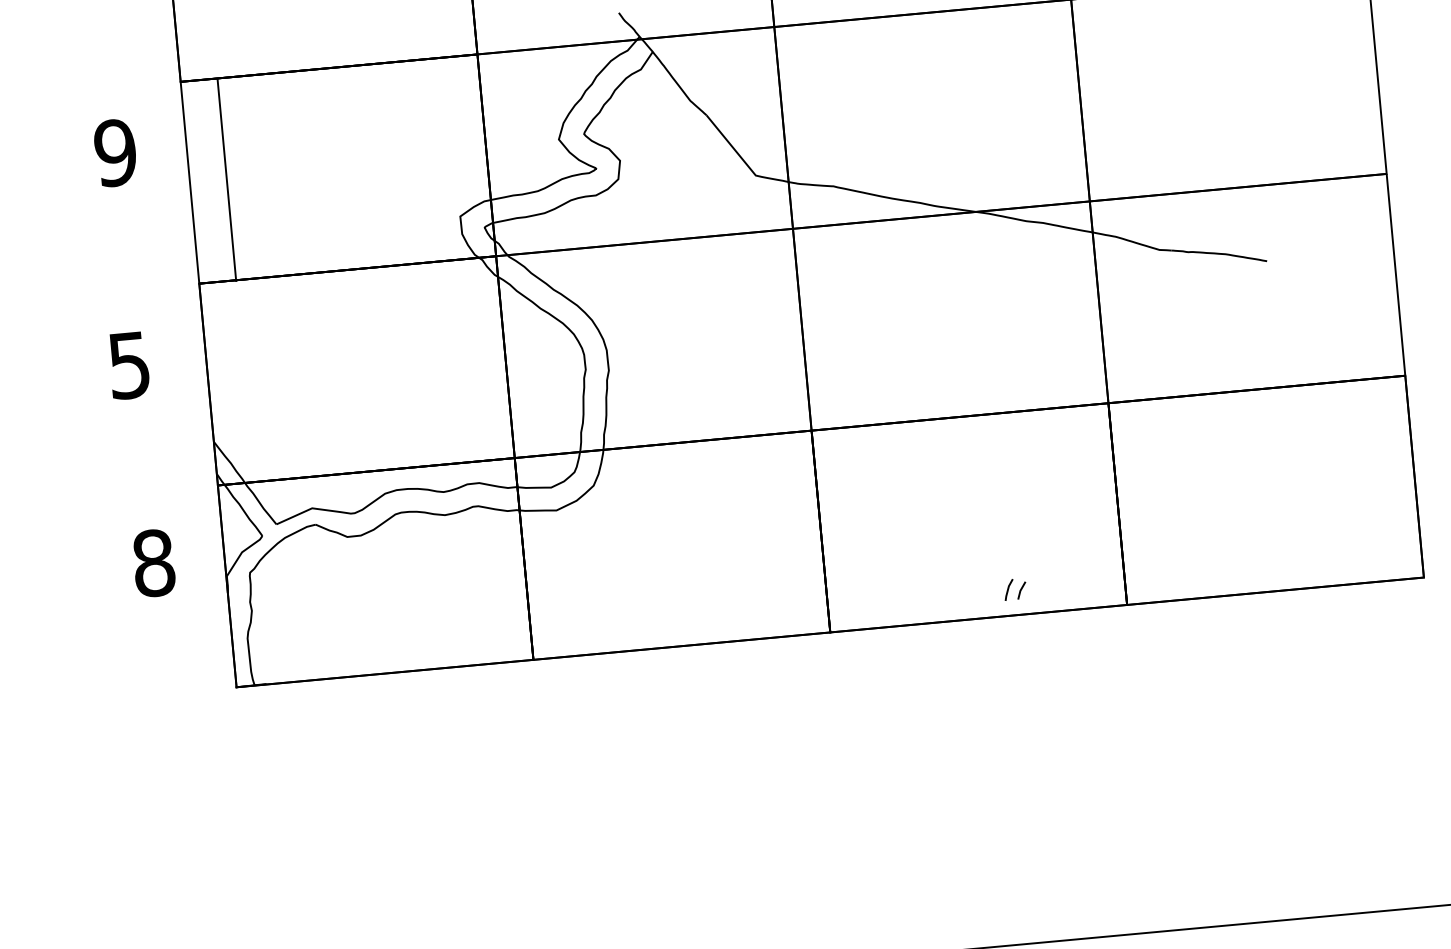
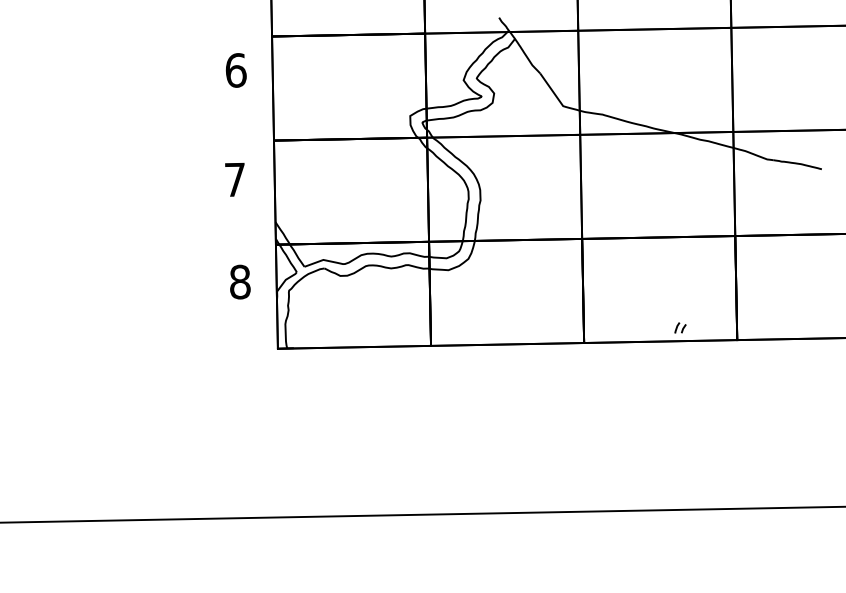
text: (114, 153) -> (235, 70), 9 -> 6
line: (227, 179) -> (273, 88), moved
text: (128, 364) -> (234, 179), 5 -> 7

